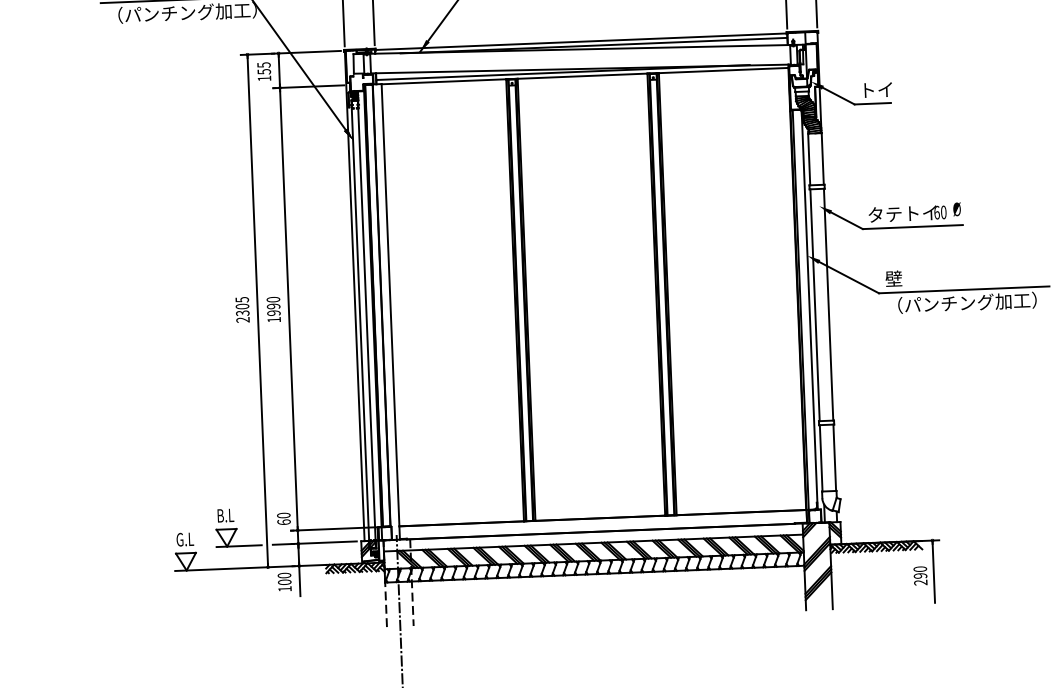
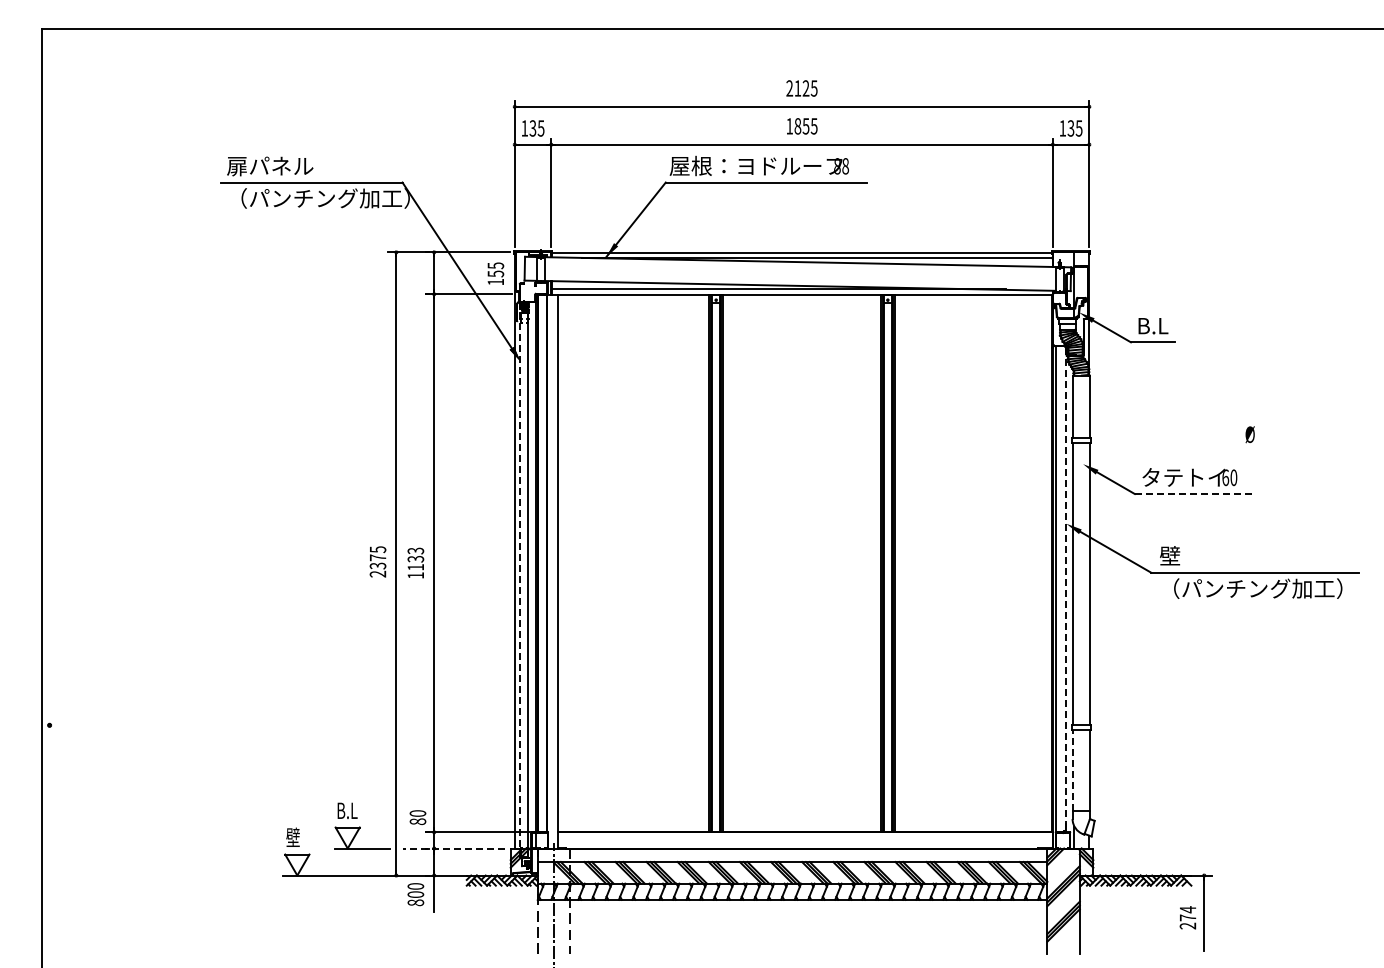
text: (263, 71) -> (495, 273), moved
text: (875, 89) -> (1157, 325), トイ -> B.L
text: (956, 209) -> (1249, 434), moved
line: (912, 227) -> (1195, 494), solid -> dashed
text: (273, 305) -> (415, 558), 1990 -> 1133
text: (242, 306) -> (377, 557), 2305 -> 2375
line: (809, 310) -> (1066, 590), solid -> dashed
line: (360, 323) -> (520, 584), solid -> dashed
line: (821, 457) -> (1073, 769), solid -> dashed
text: (283, 522) -> (417, 821), 60 -> 80
text: (184, 538) -> (296, 836), G.L -> 壁
line: (314, 543) -> (453, 848), solid -> dashed
text: (920, 572) -> (1187, 913), 290 -> 274
text: (284, 588) -> (415, 902), 100 -> 800

